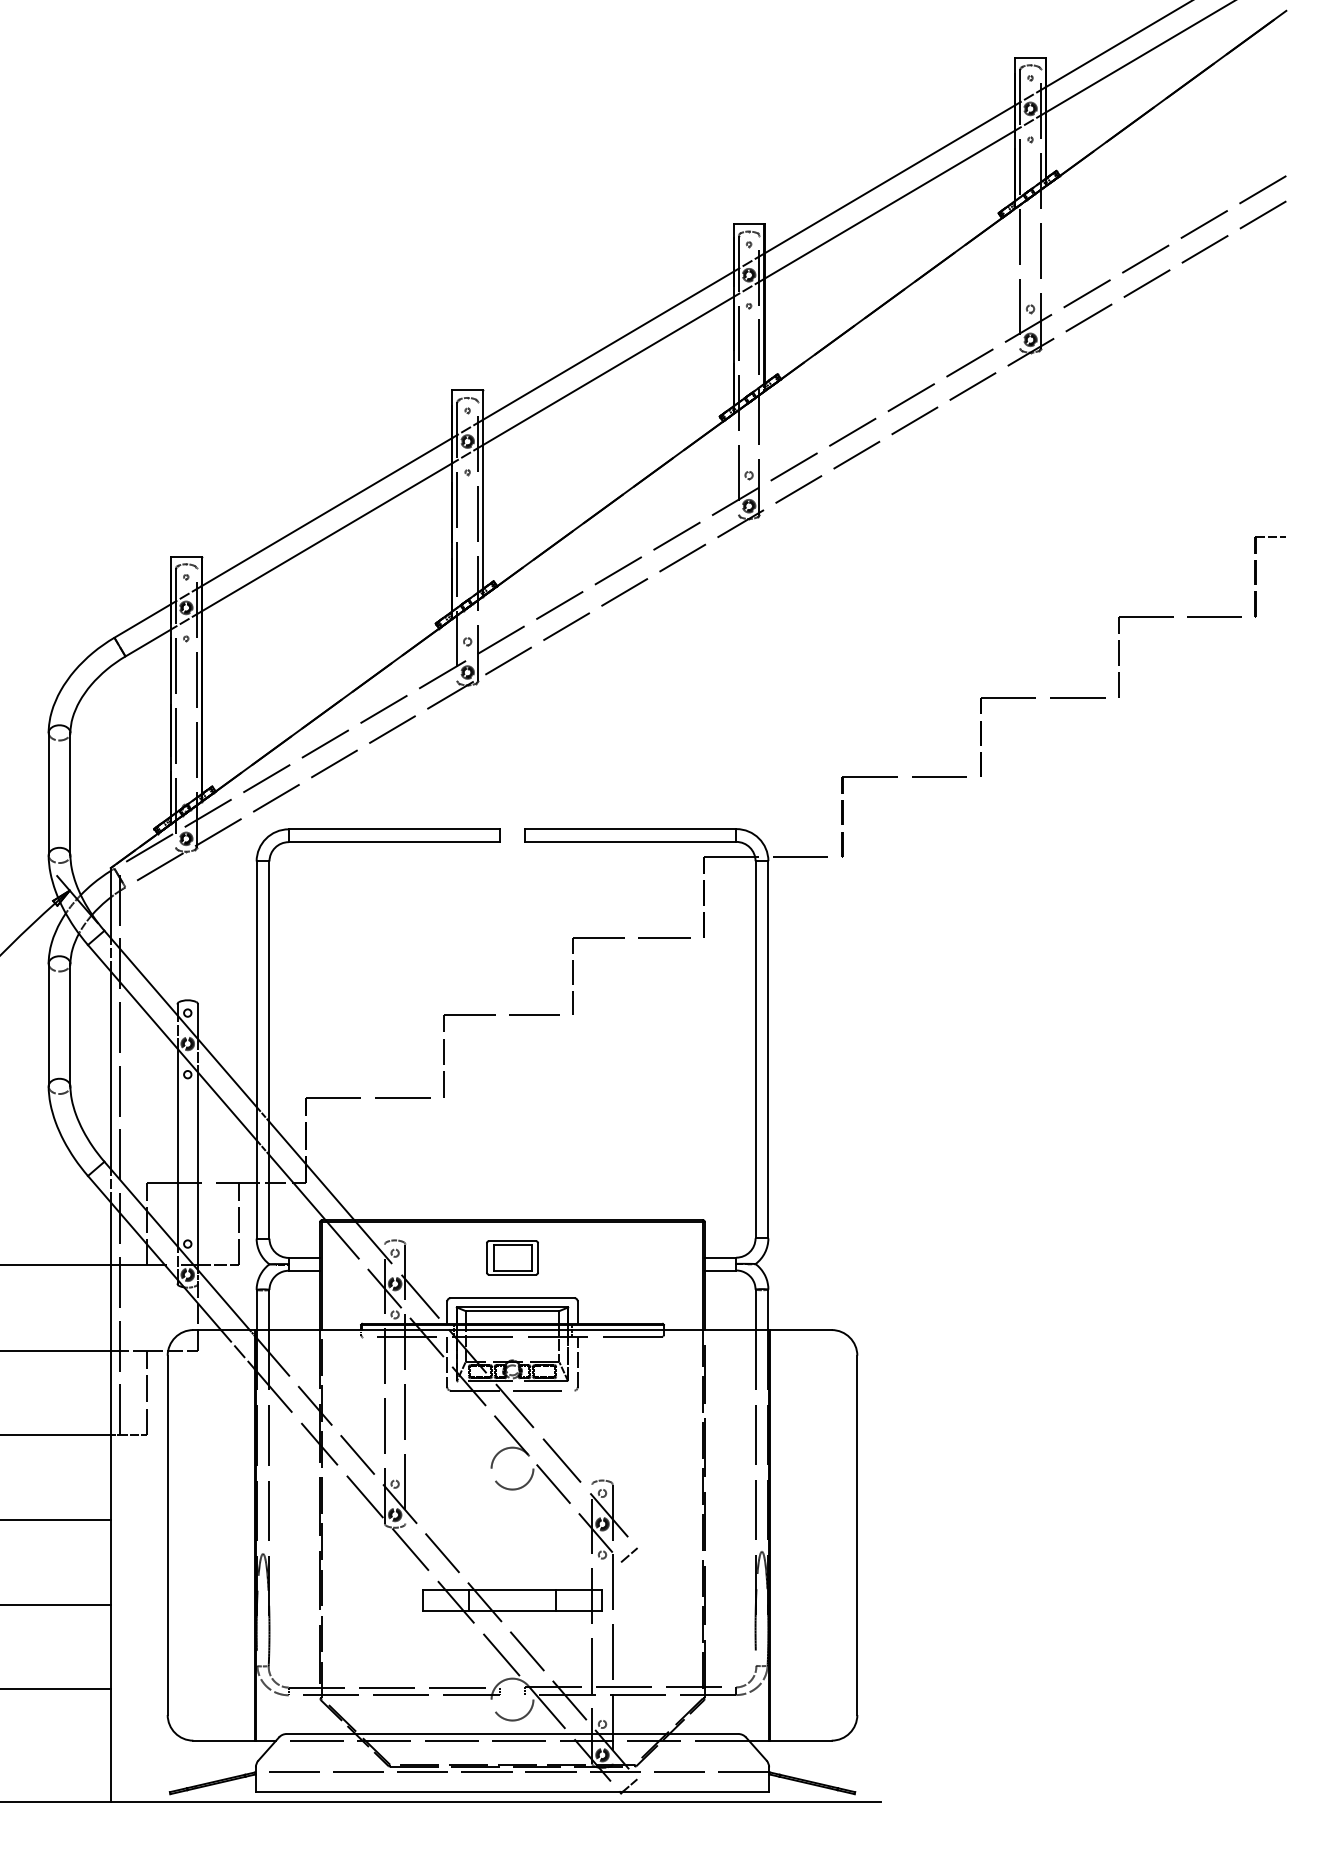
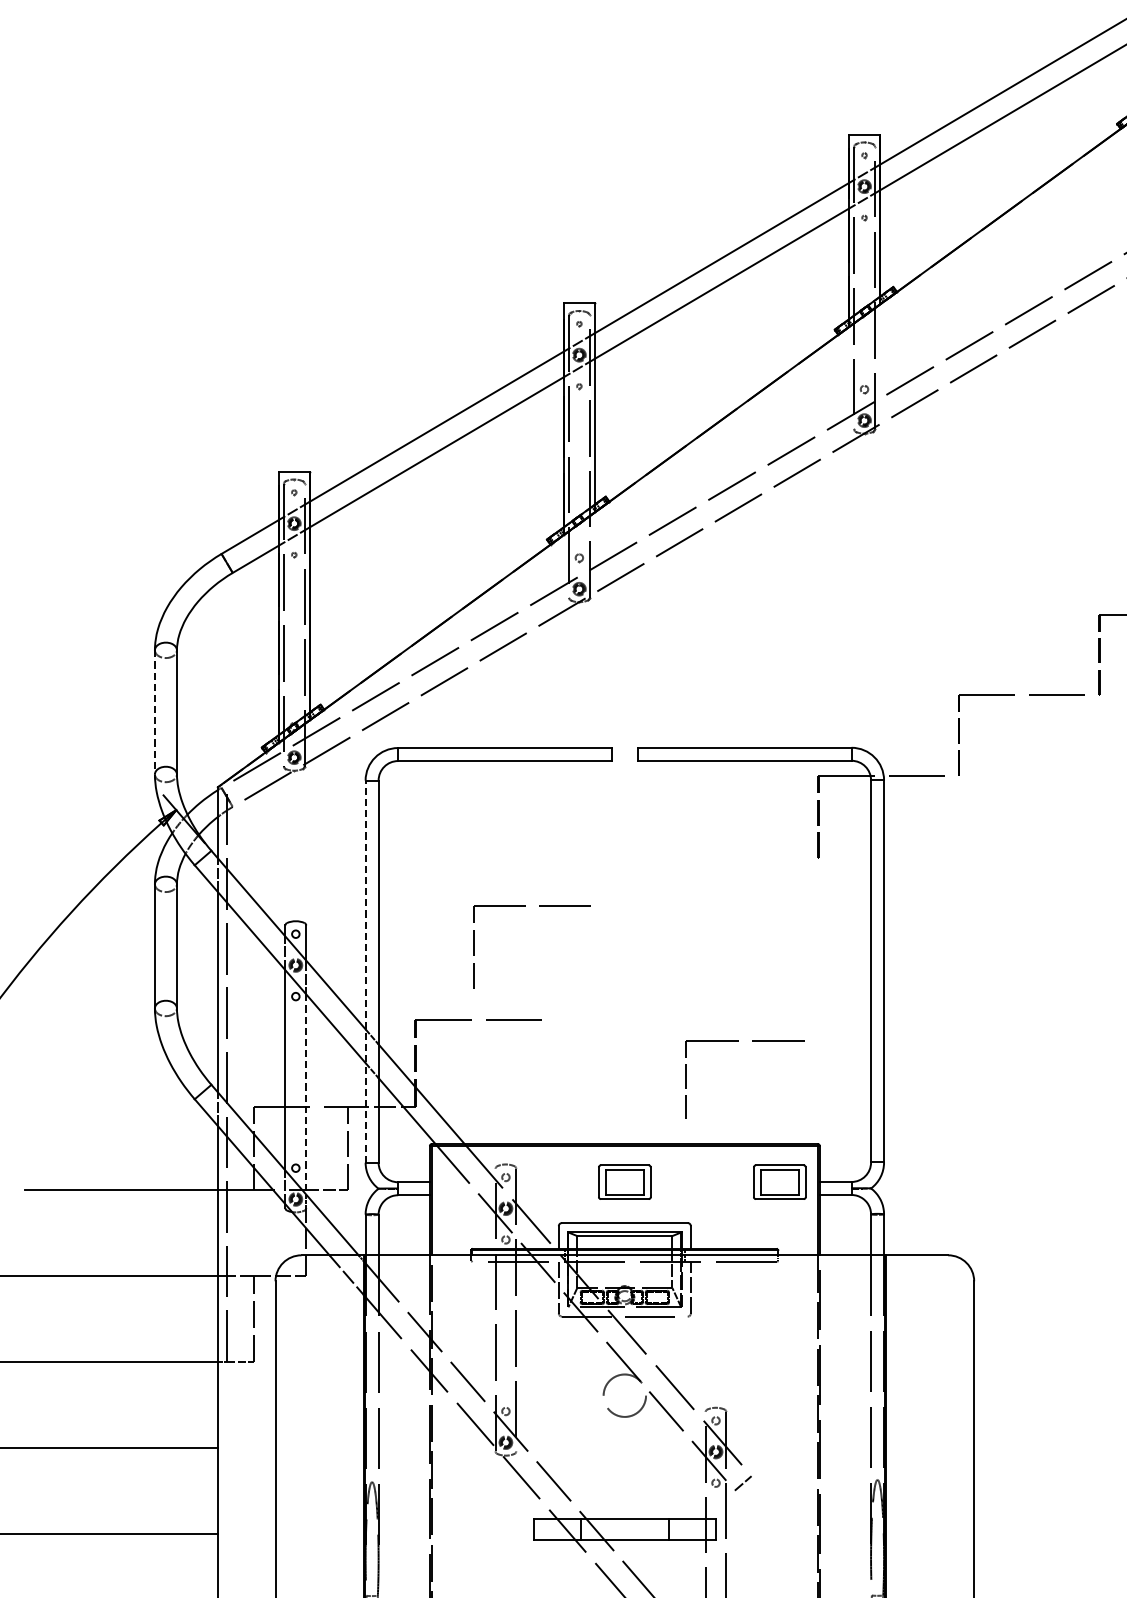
line: (48, 794) -> (154, 712), solid -> dashed
part: (624, 938) -> (738, 1042), moved
part: (495, 1015) -> (525, 906), moved
line: (256, 1050) -> (365, 972), solid -> dashed
line: (198, 1171) -> (306, 1094), solid -> dashed
part: (665, 1257) -> (779, 1181), added

